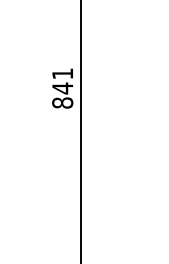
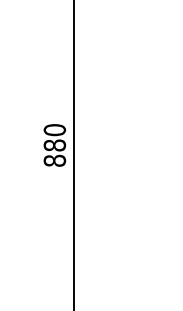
text: (62, 80) -> (54, 137), 841 -> 880

